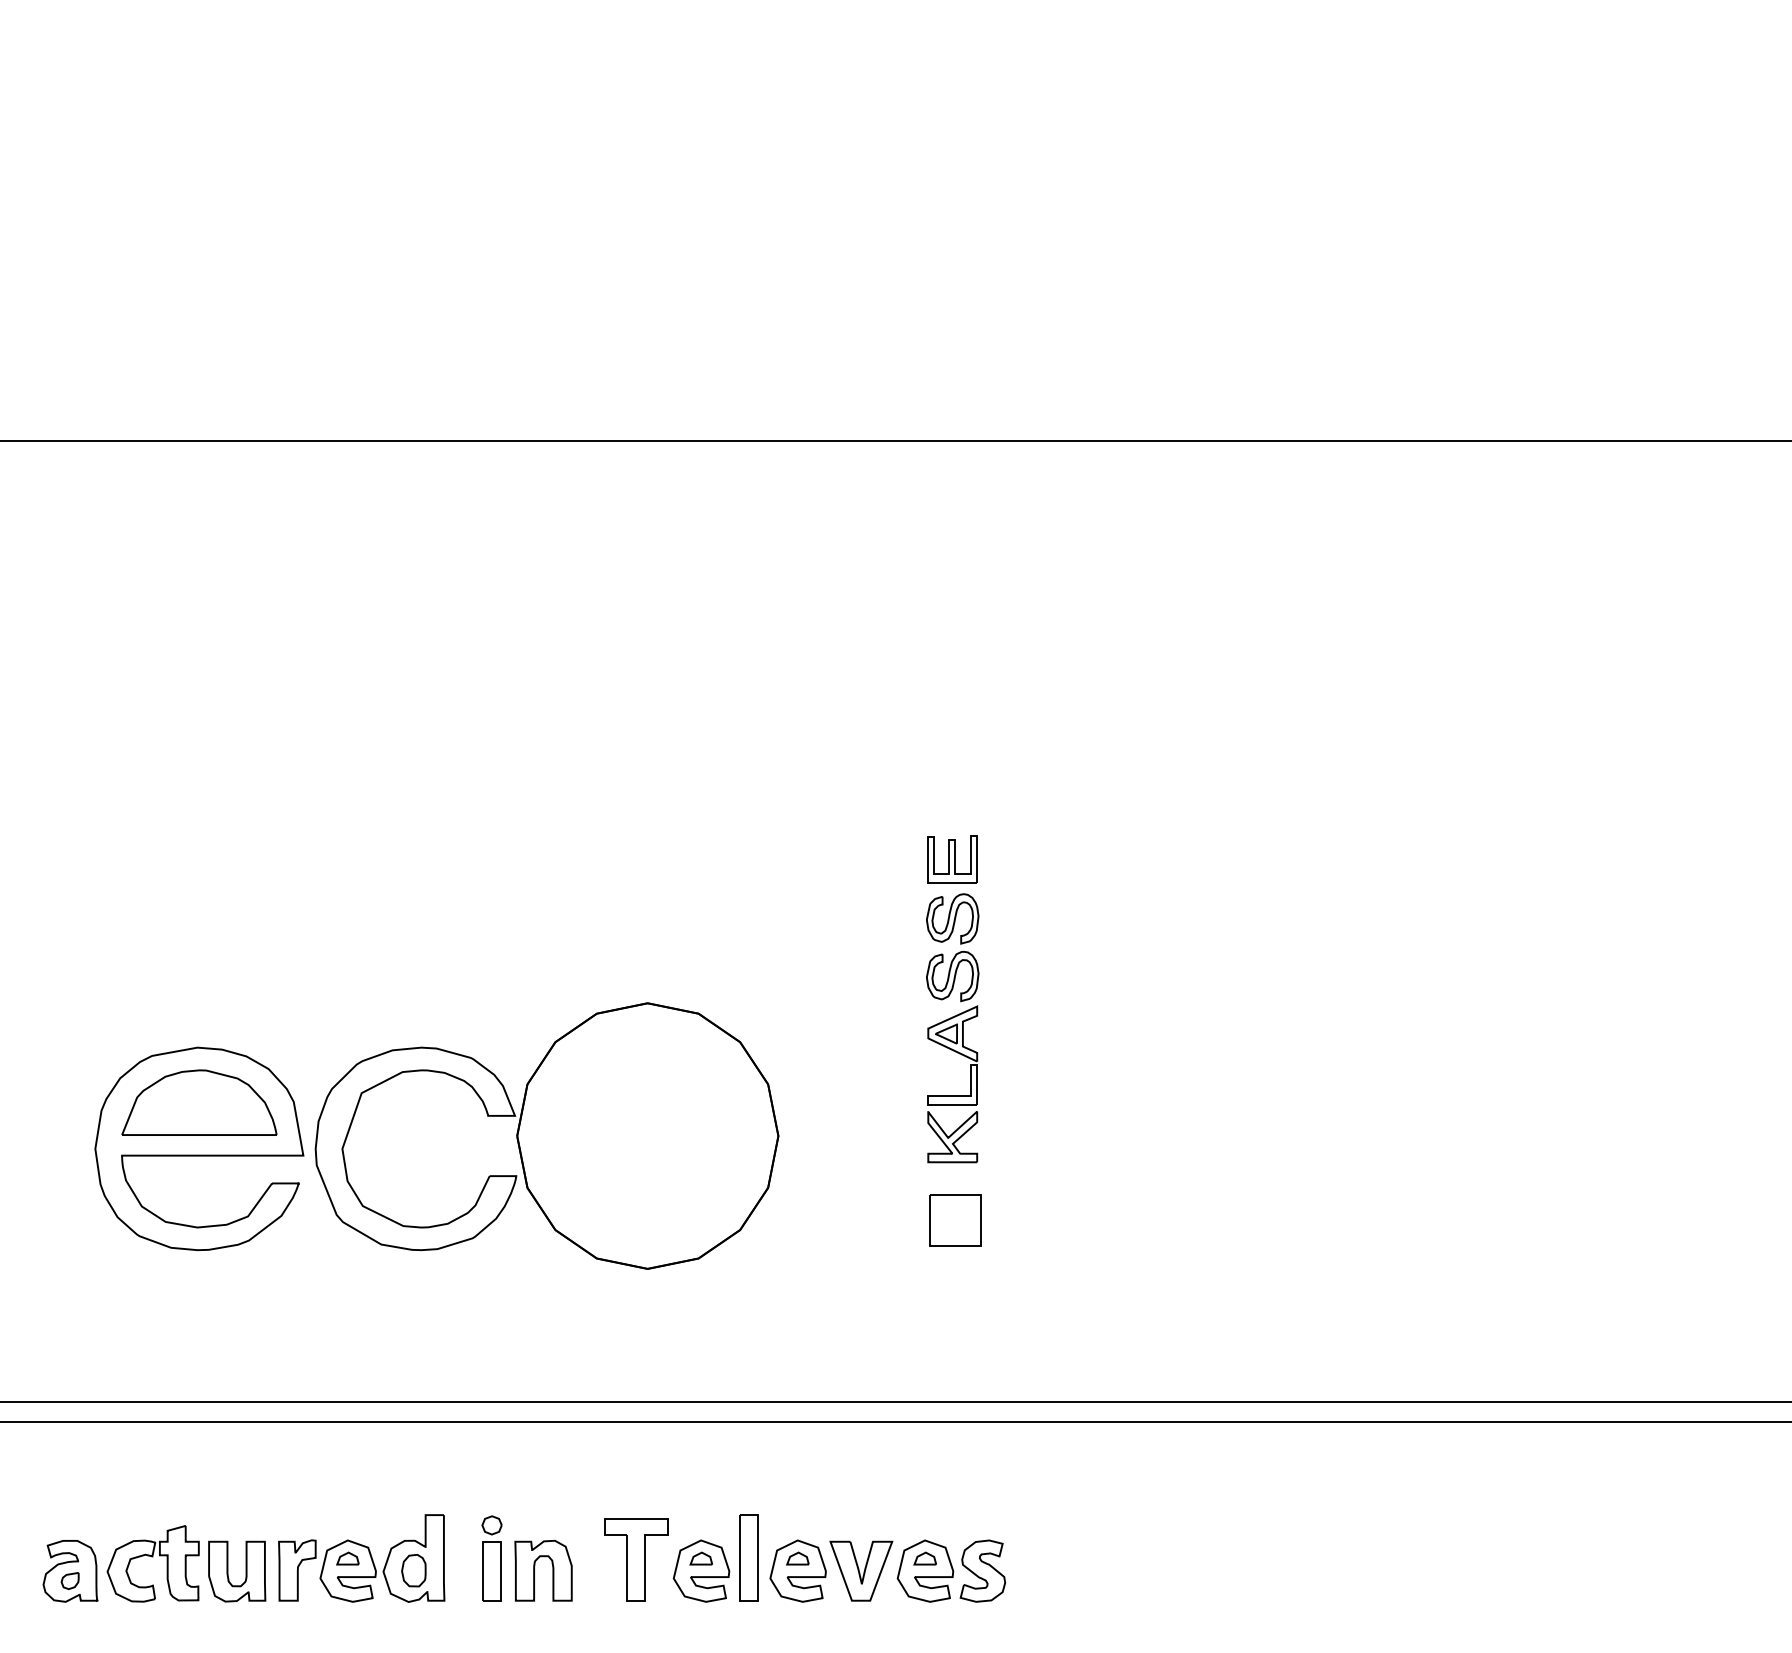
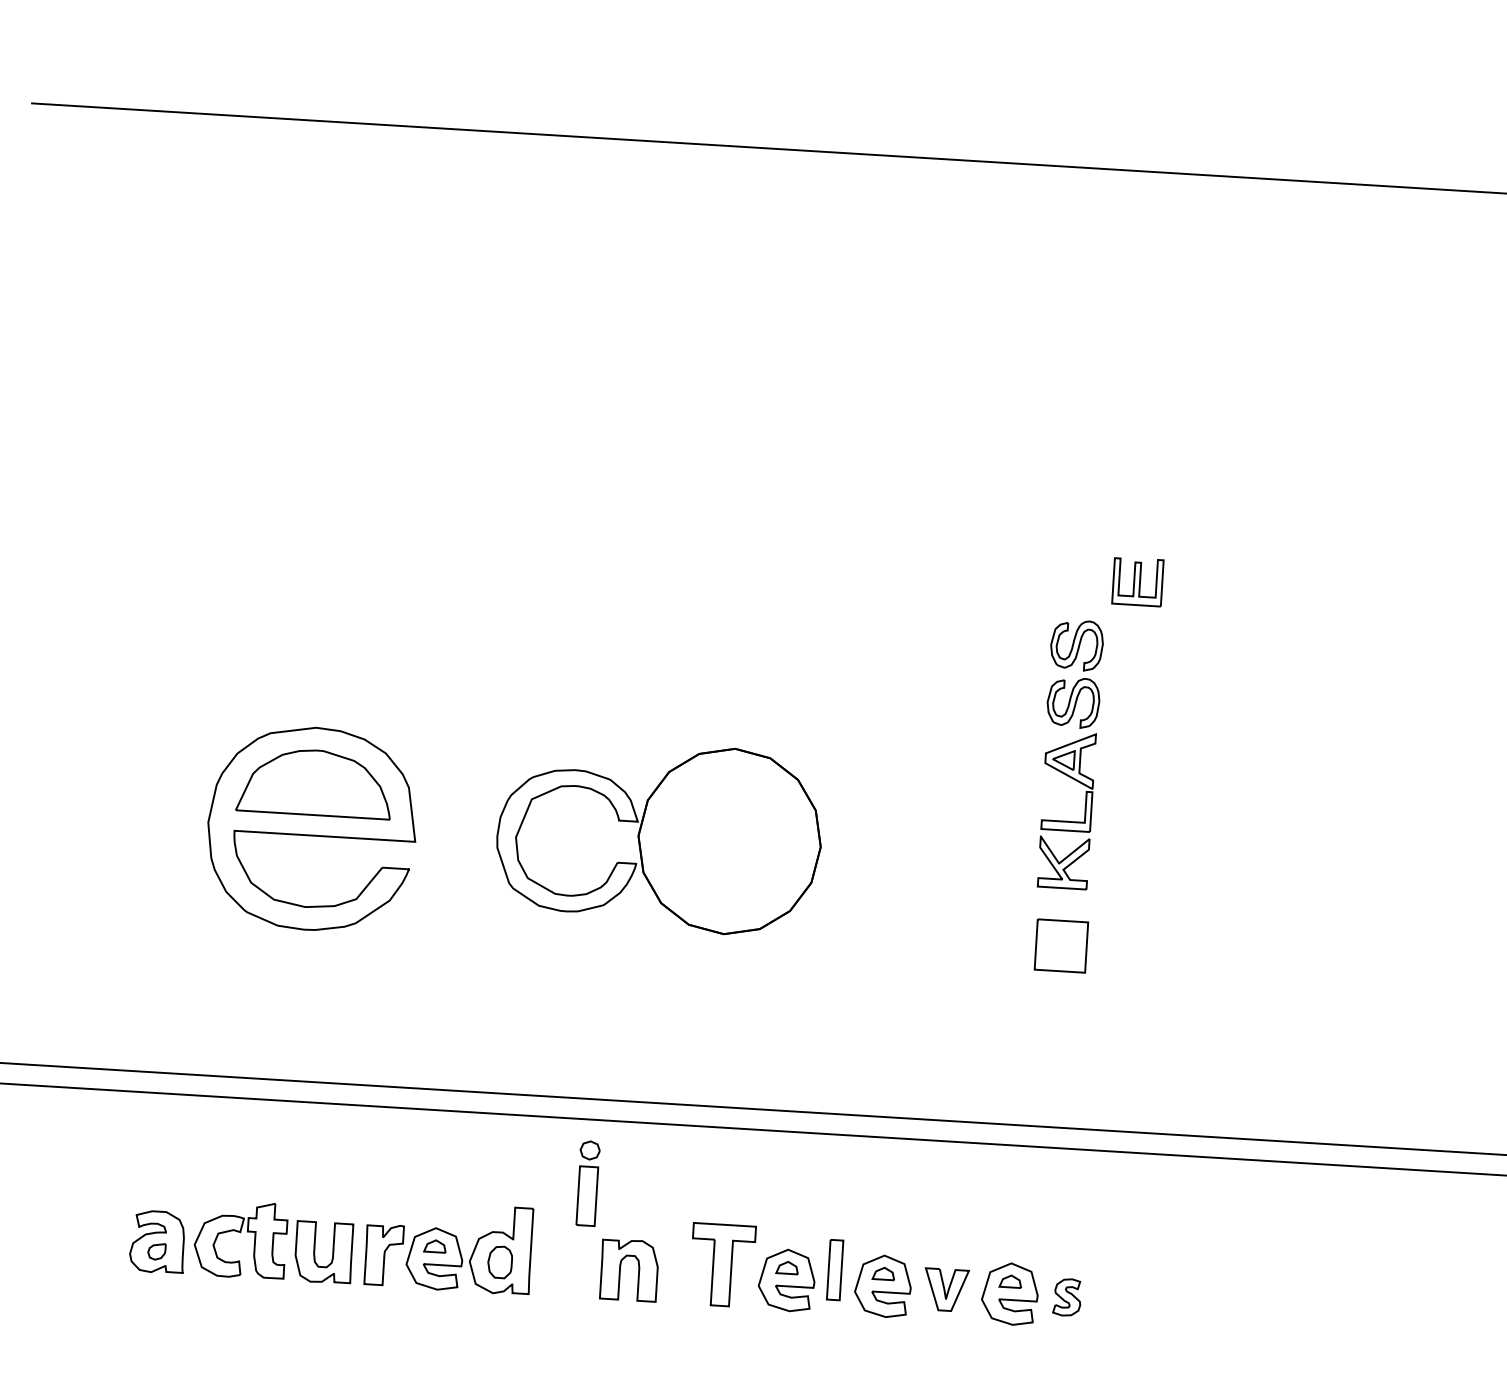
part: (952, 859) -> (1137, 581), moved
part: (546, 1135) -> (658, 836), size x0.7
part: (748, 1557) -> (834, 1269), size x0.7
part: (491, 1558) -> (587, 1183), moved
part: (861, 1570) -> (946, 1289), size x0.7
part: (982, 1570) -> (1066, 1296), size x0.6

